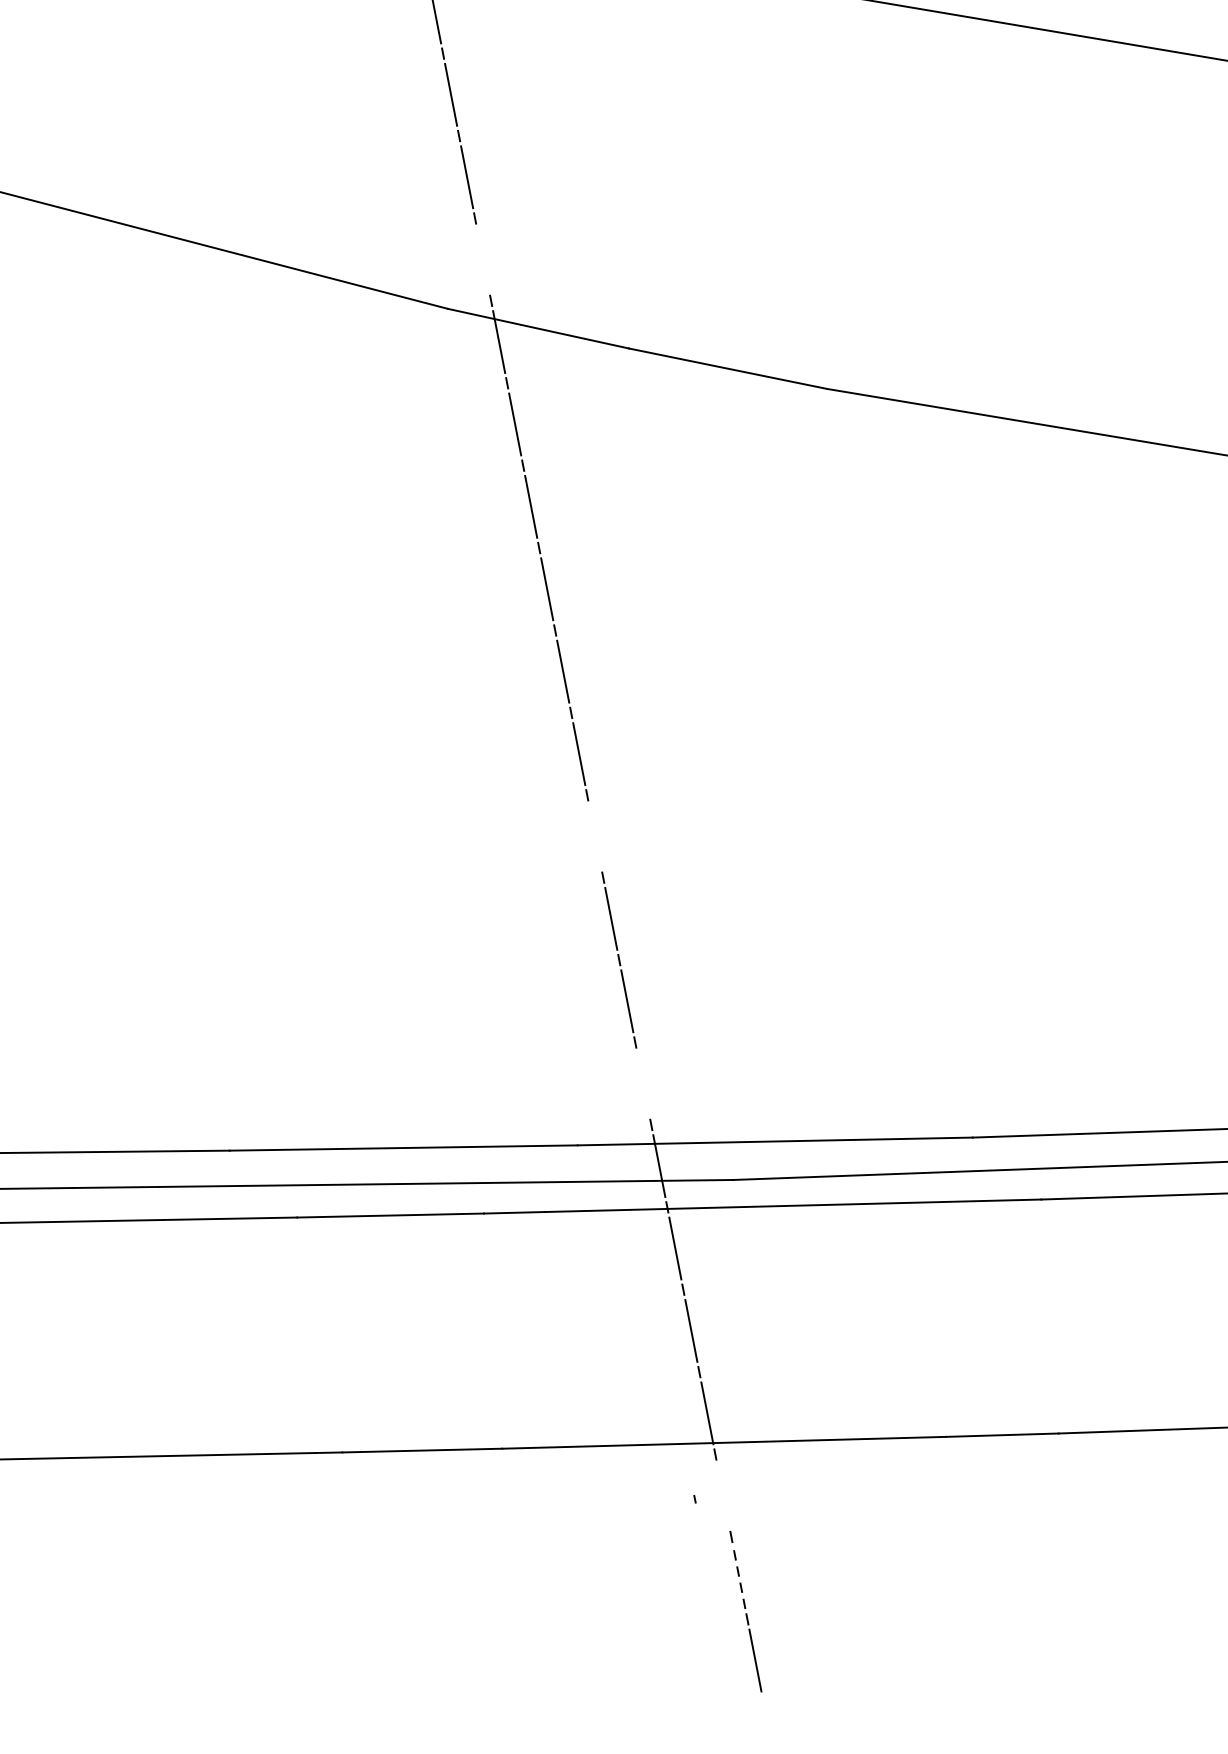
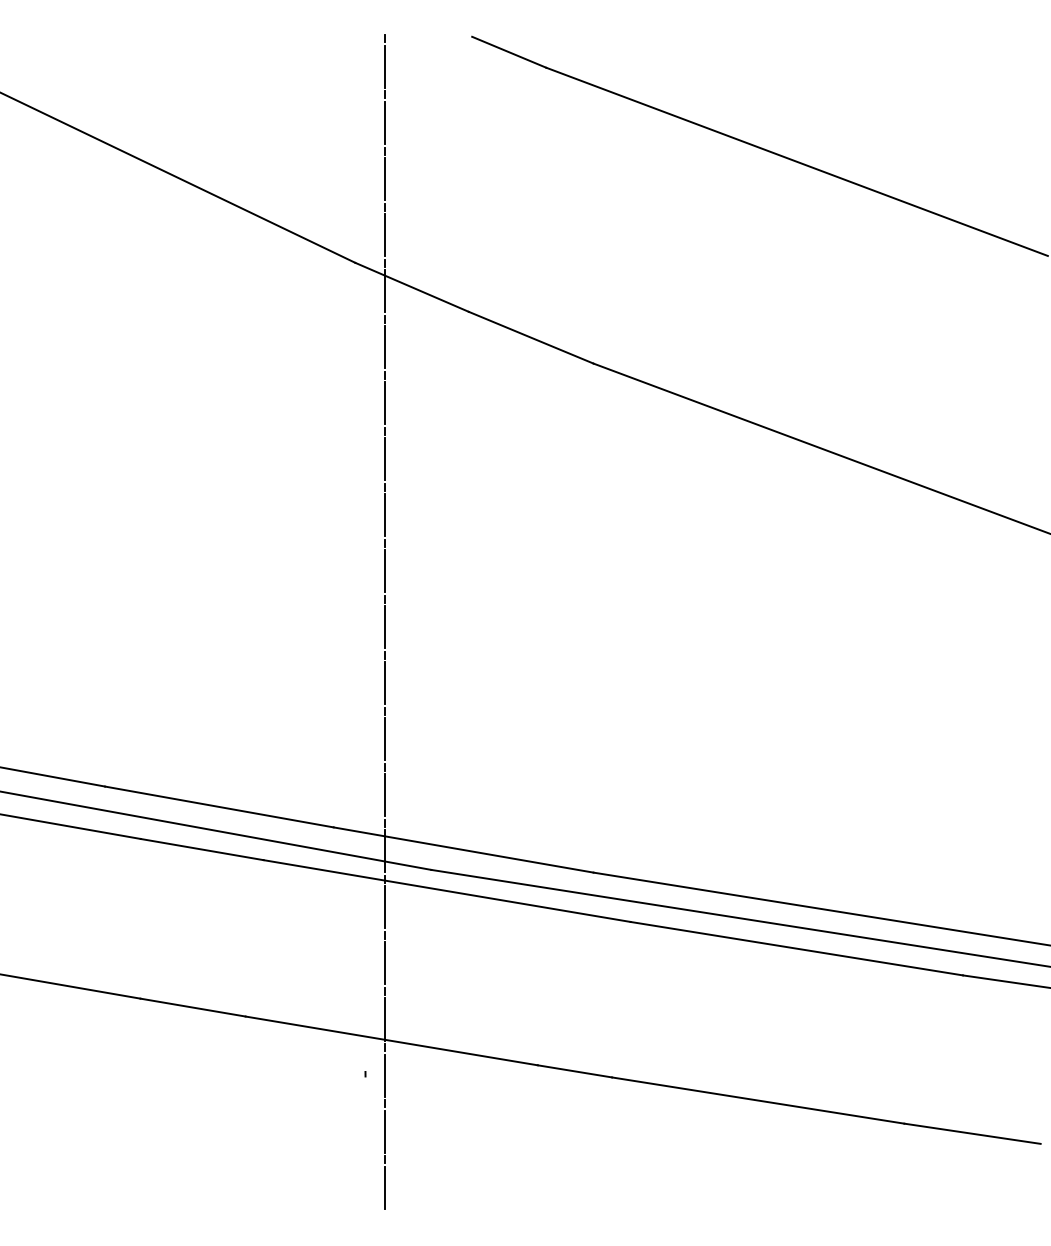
line: (483, 260) -> (384, 235), added
line: (595, 836) -> (384, 627), added
line: (643, 1083) -> (384, 795), added
line: (723, 1495) -> (384, 1075), added
line: (739, 1578) -> (384, 1131), dashed -> solid

